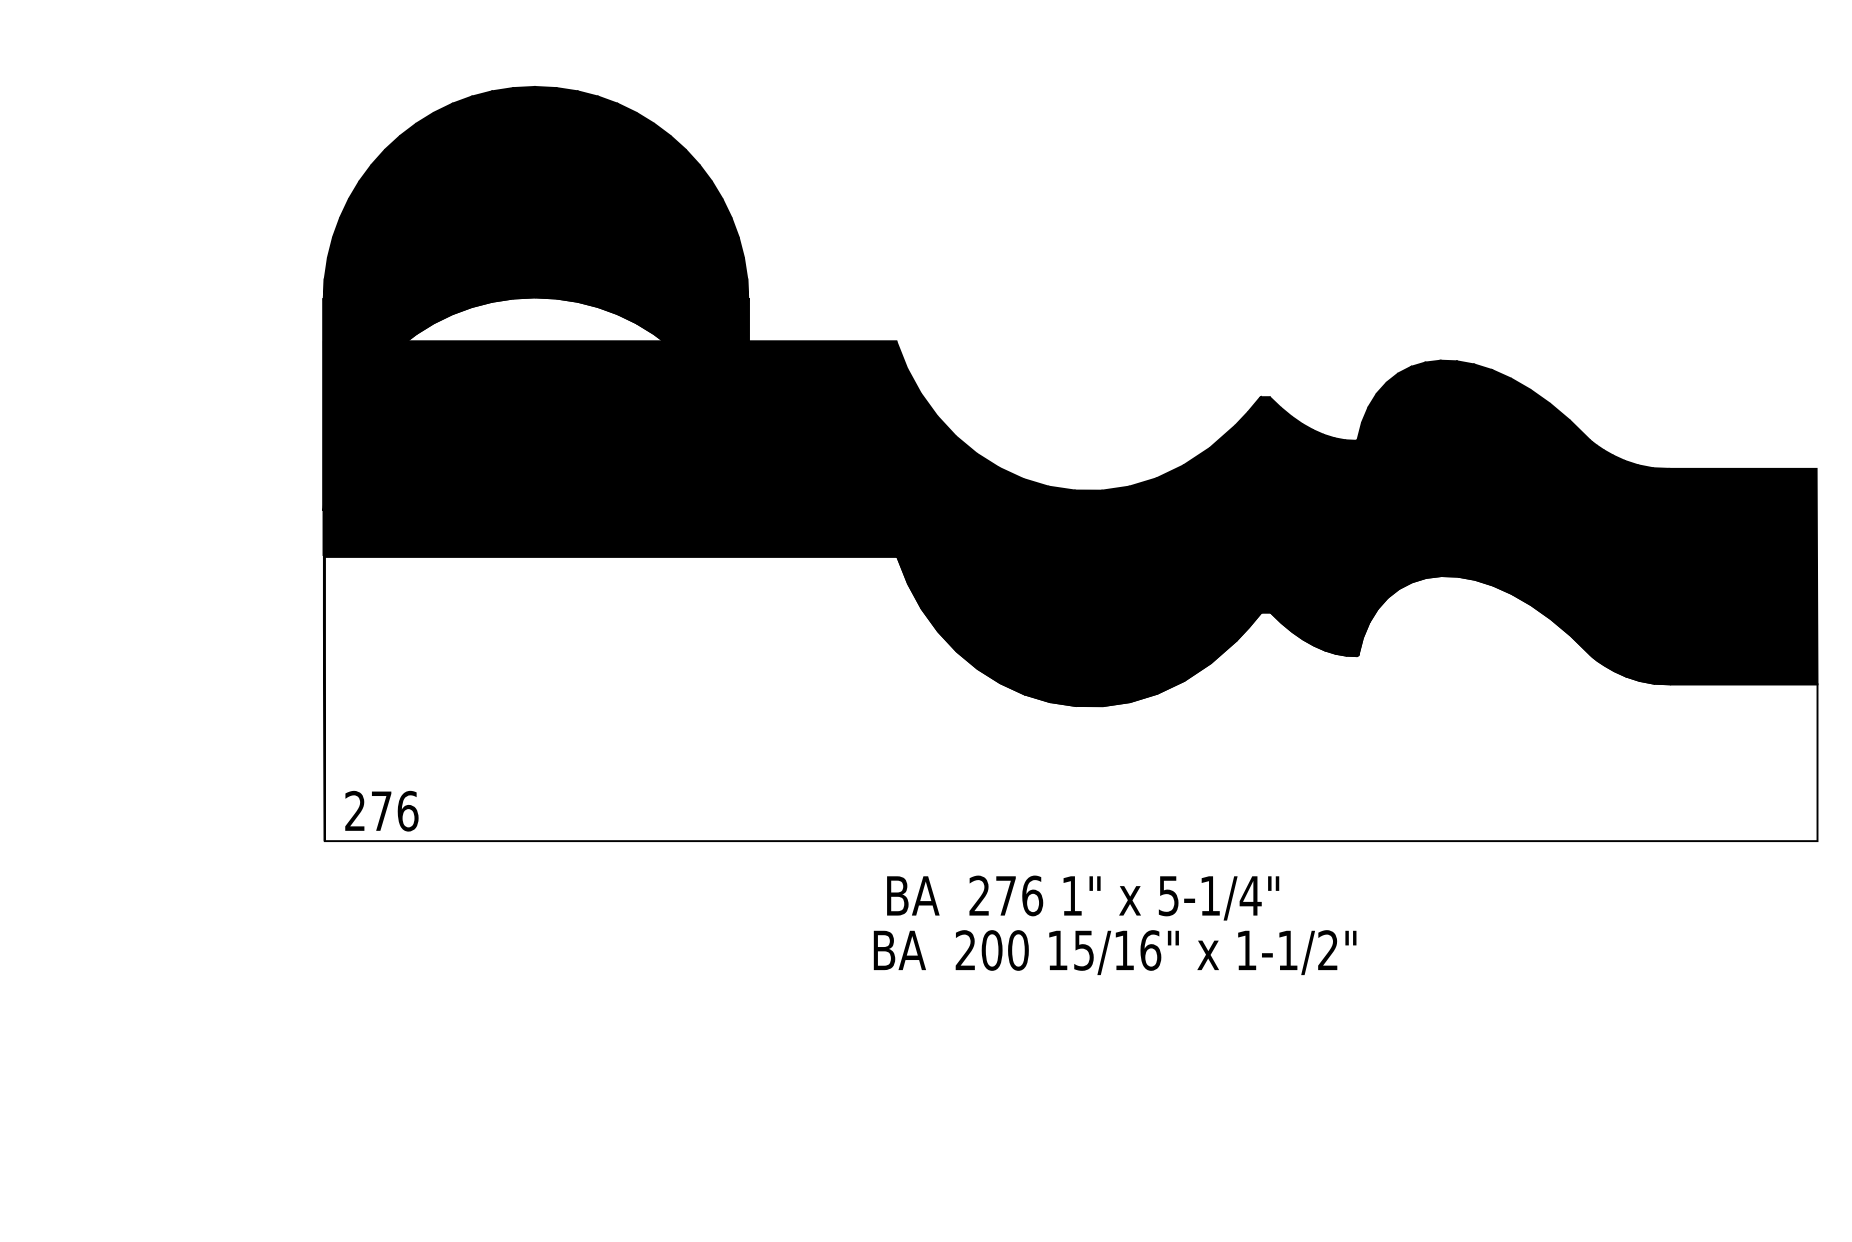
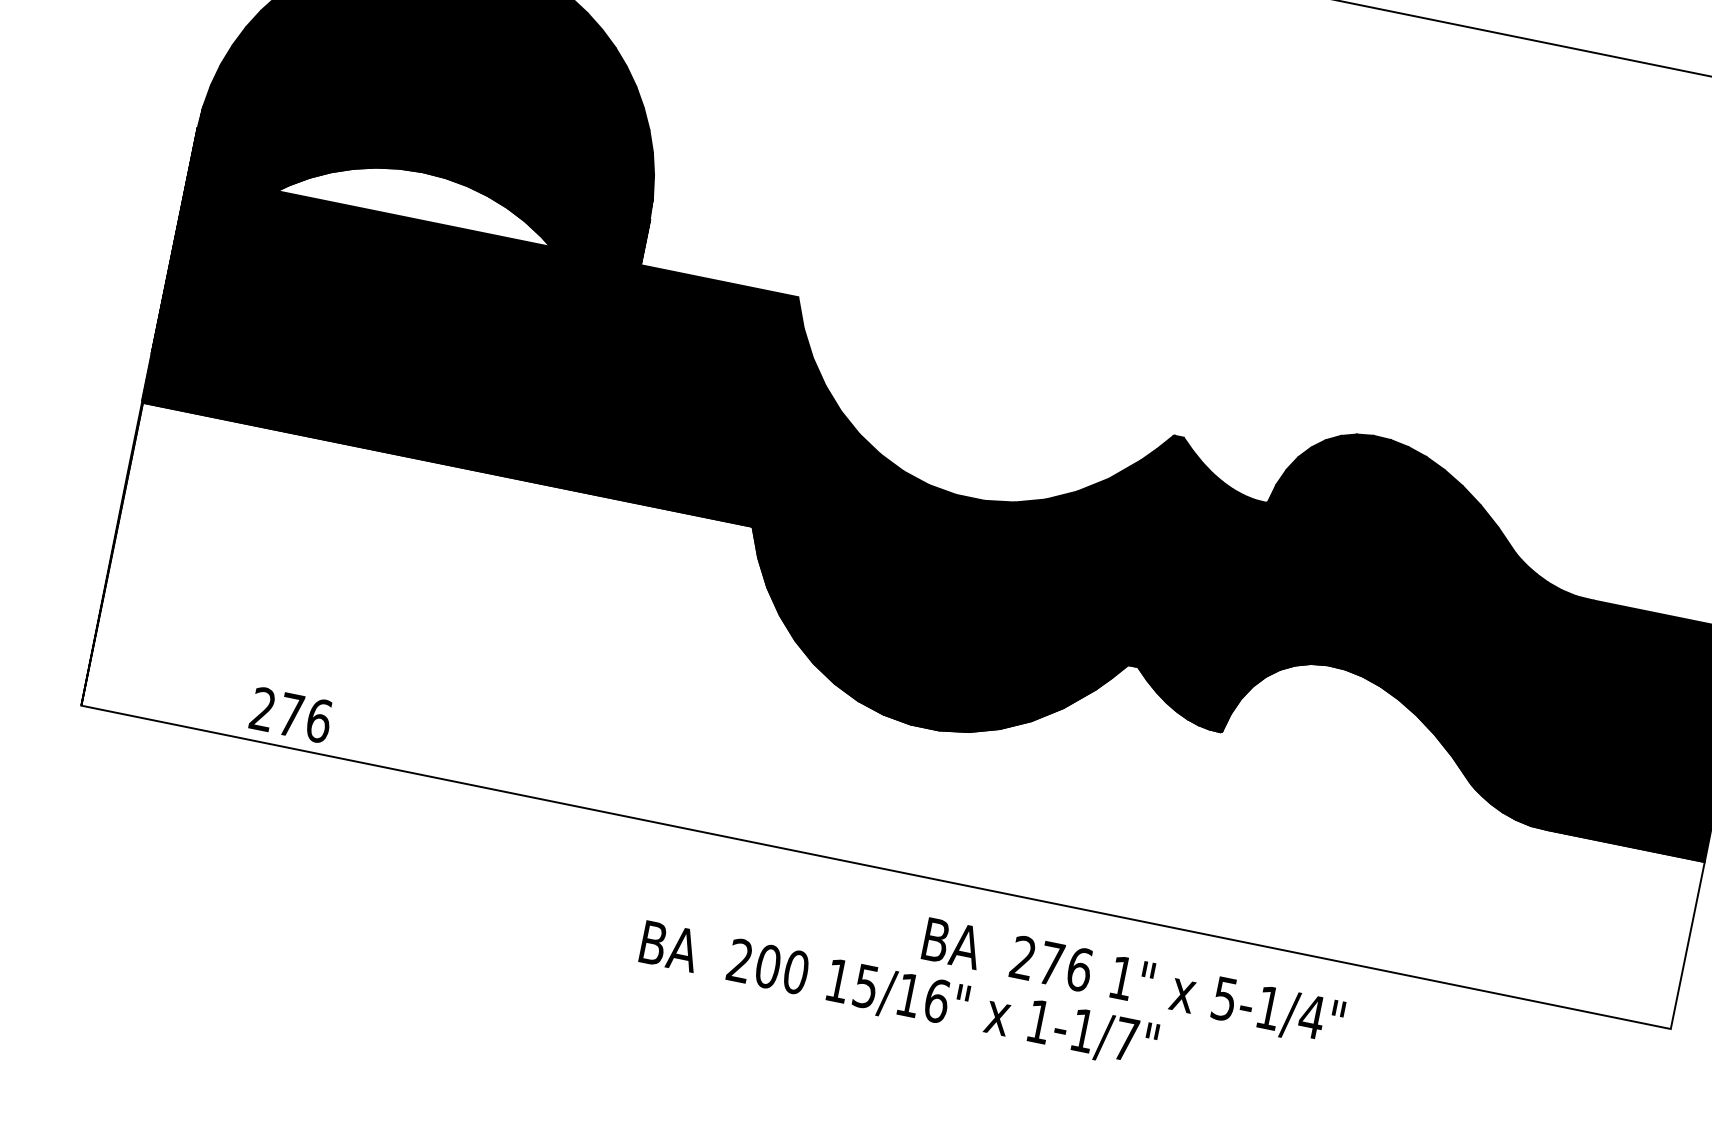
text: (381, 810) -> (291, 714), moved
text: (1083, 897) -> (1133, 982), moved
text: (1327, 950) -> (1125, 1039), 1-1/2" -> 1-1/7"

